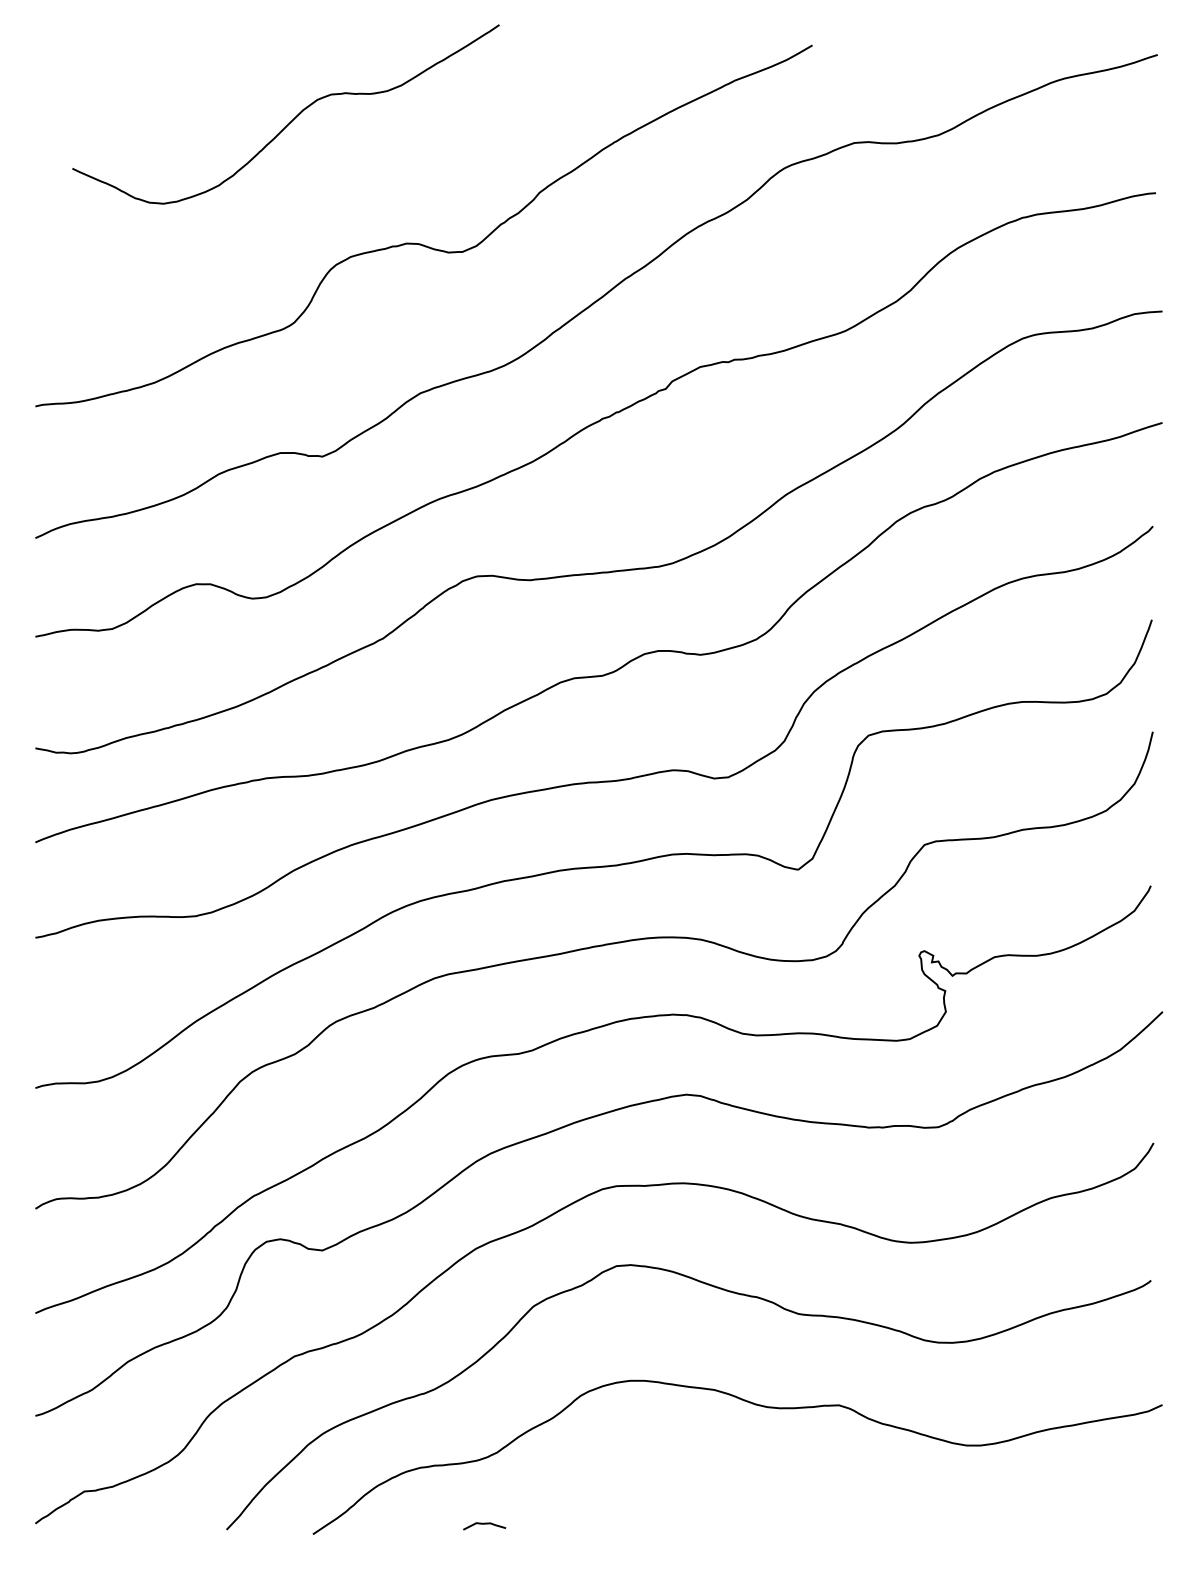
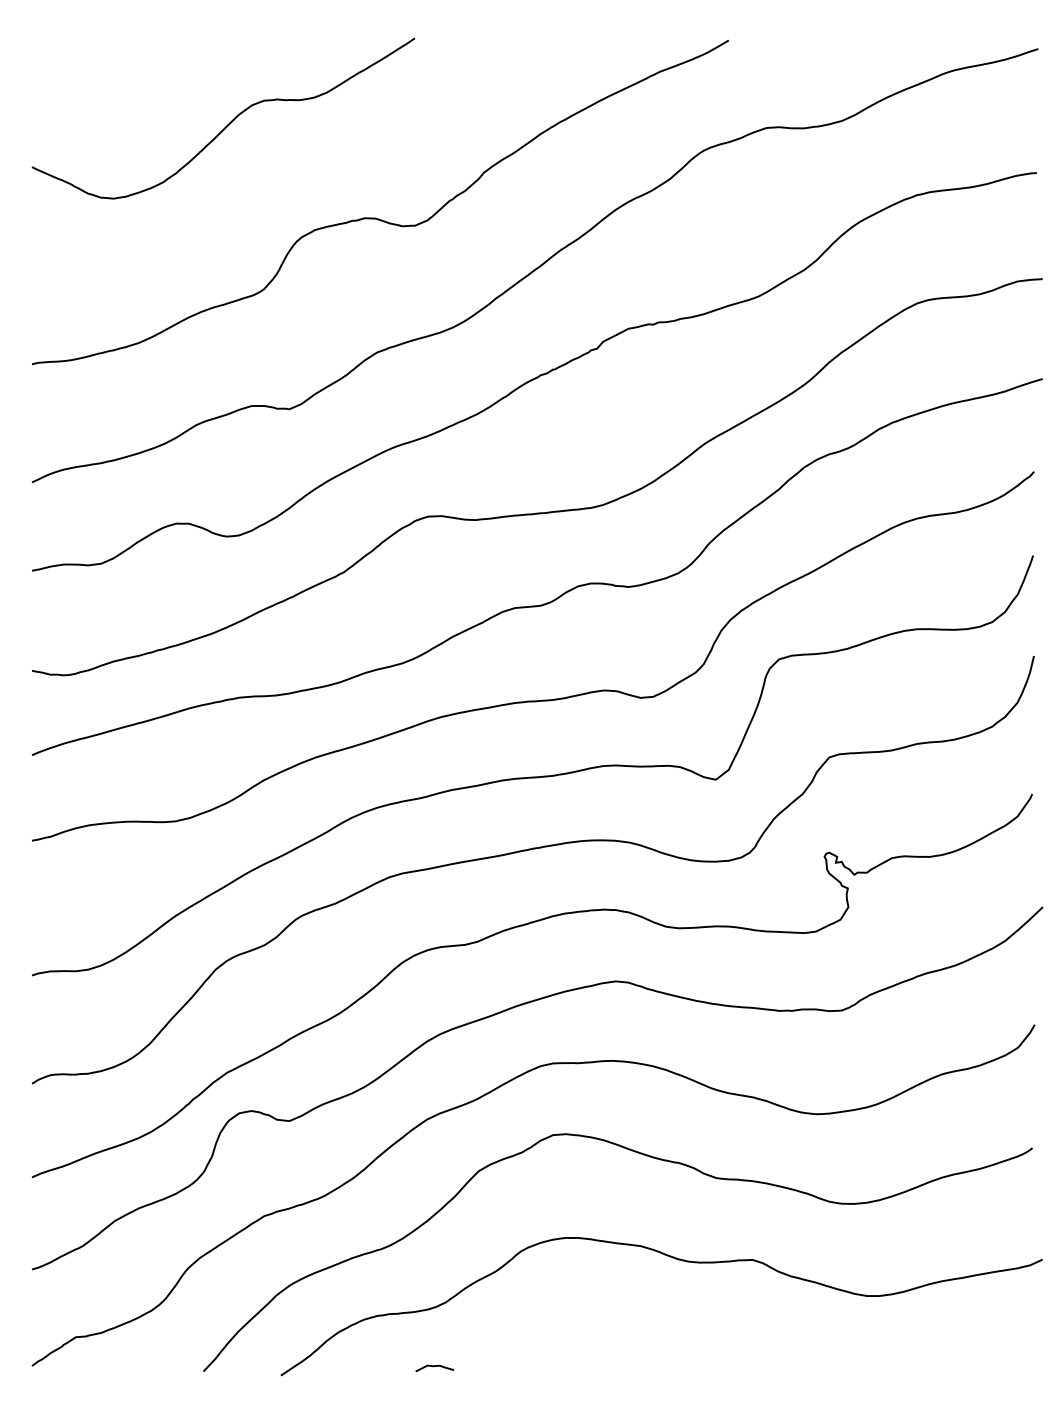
curve: (291, 120) -> (228, 123), moved

